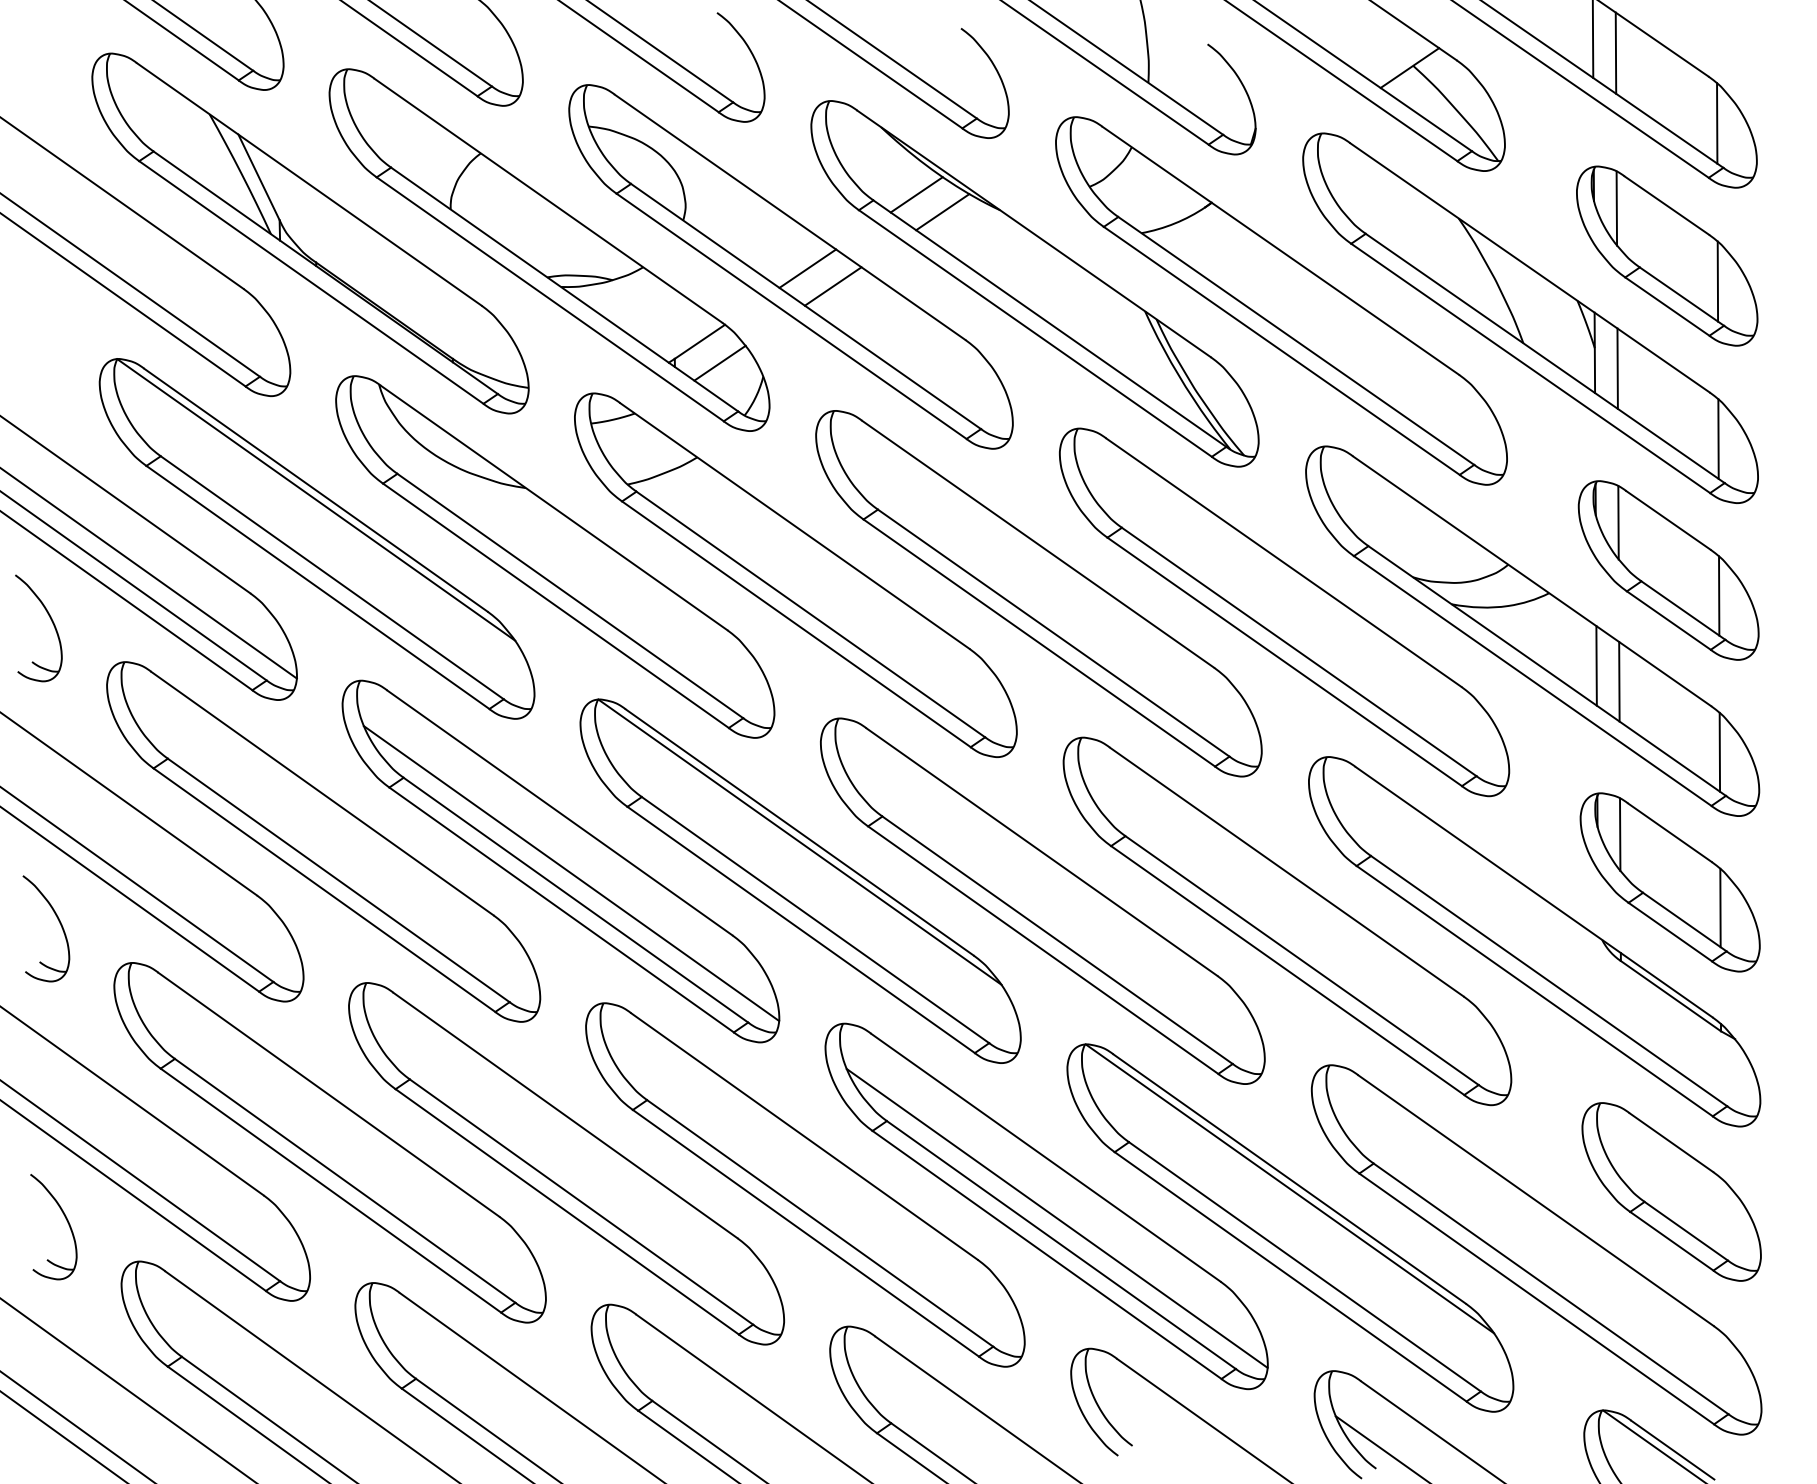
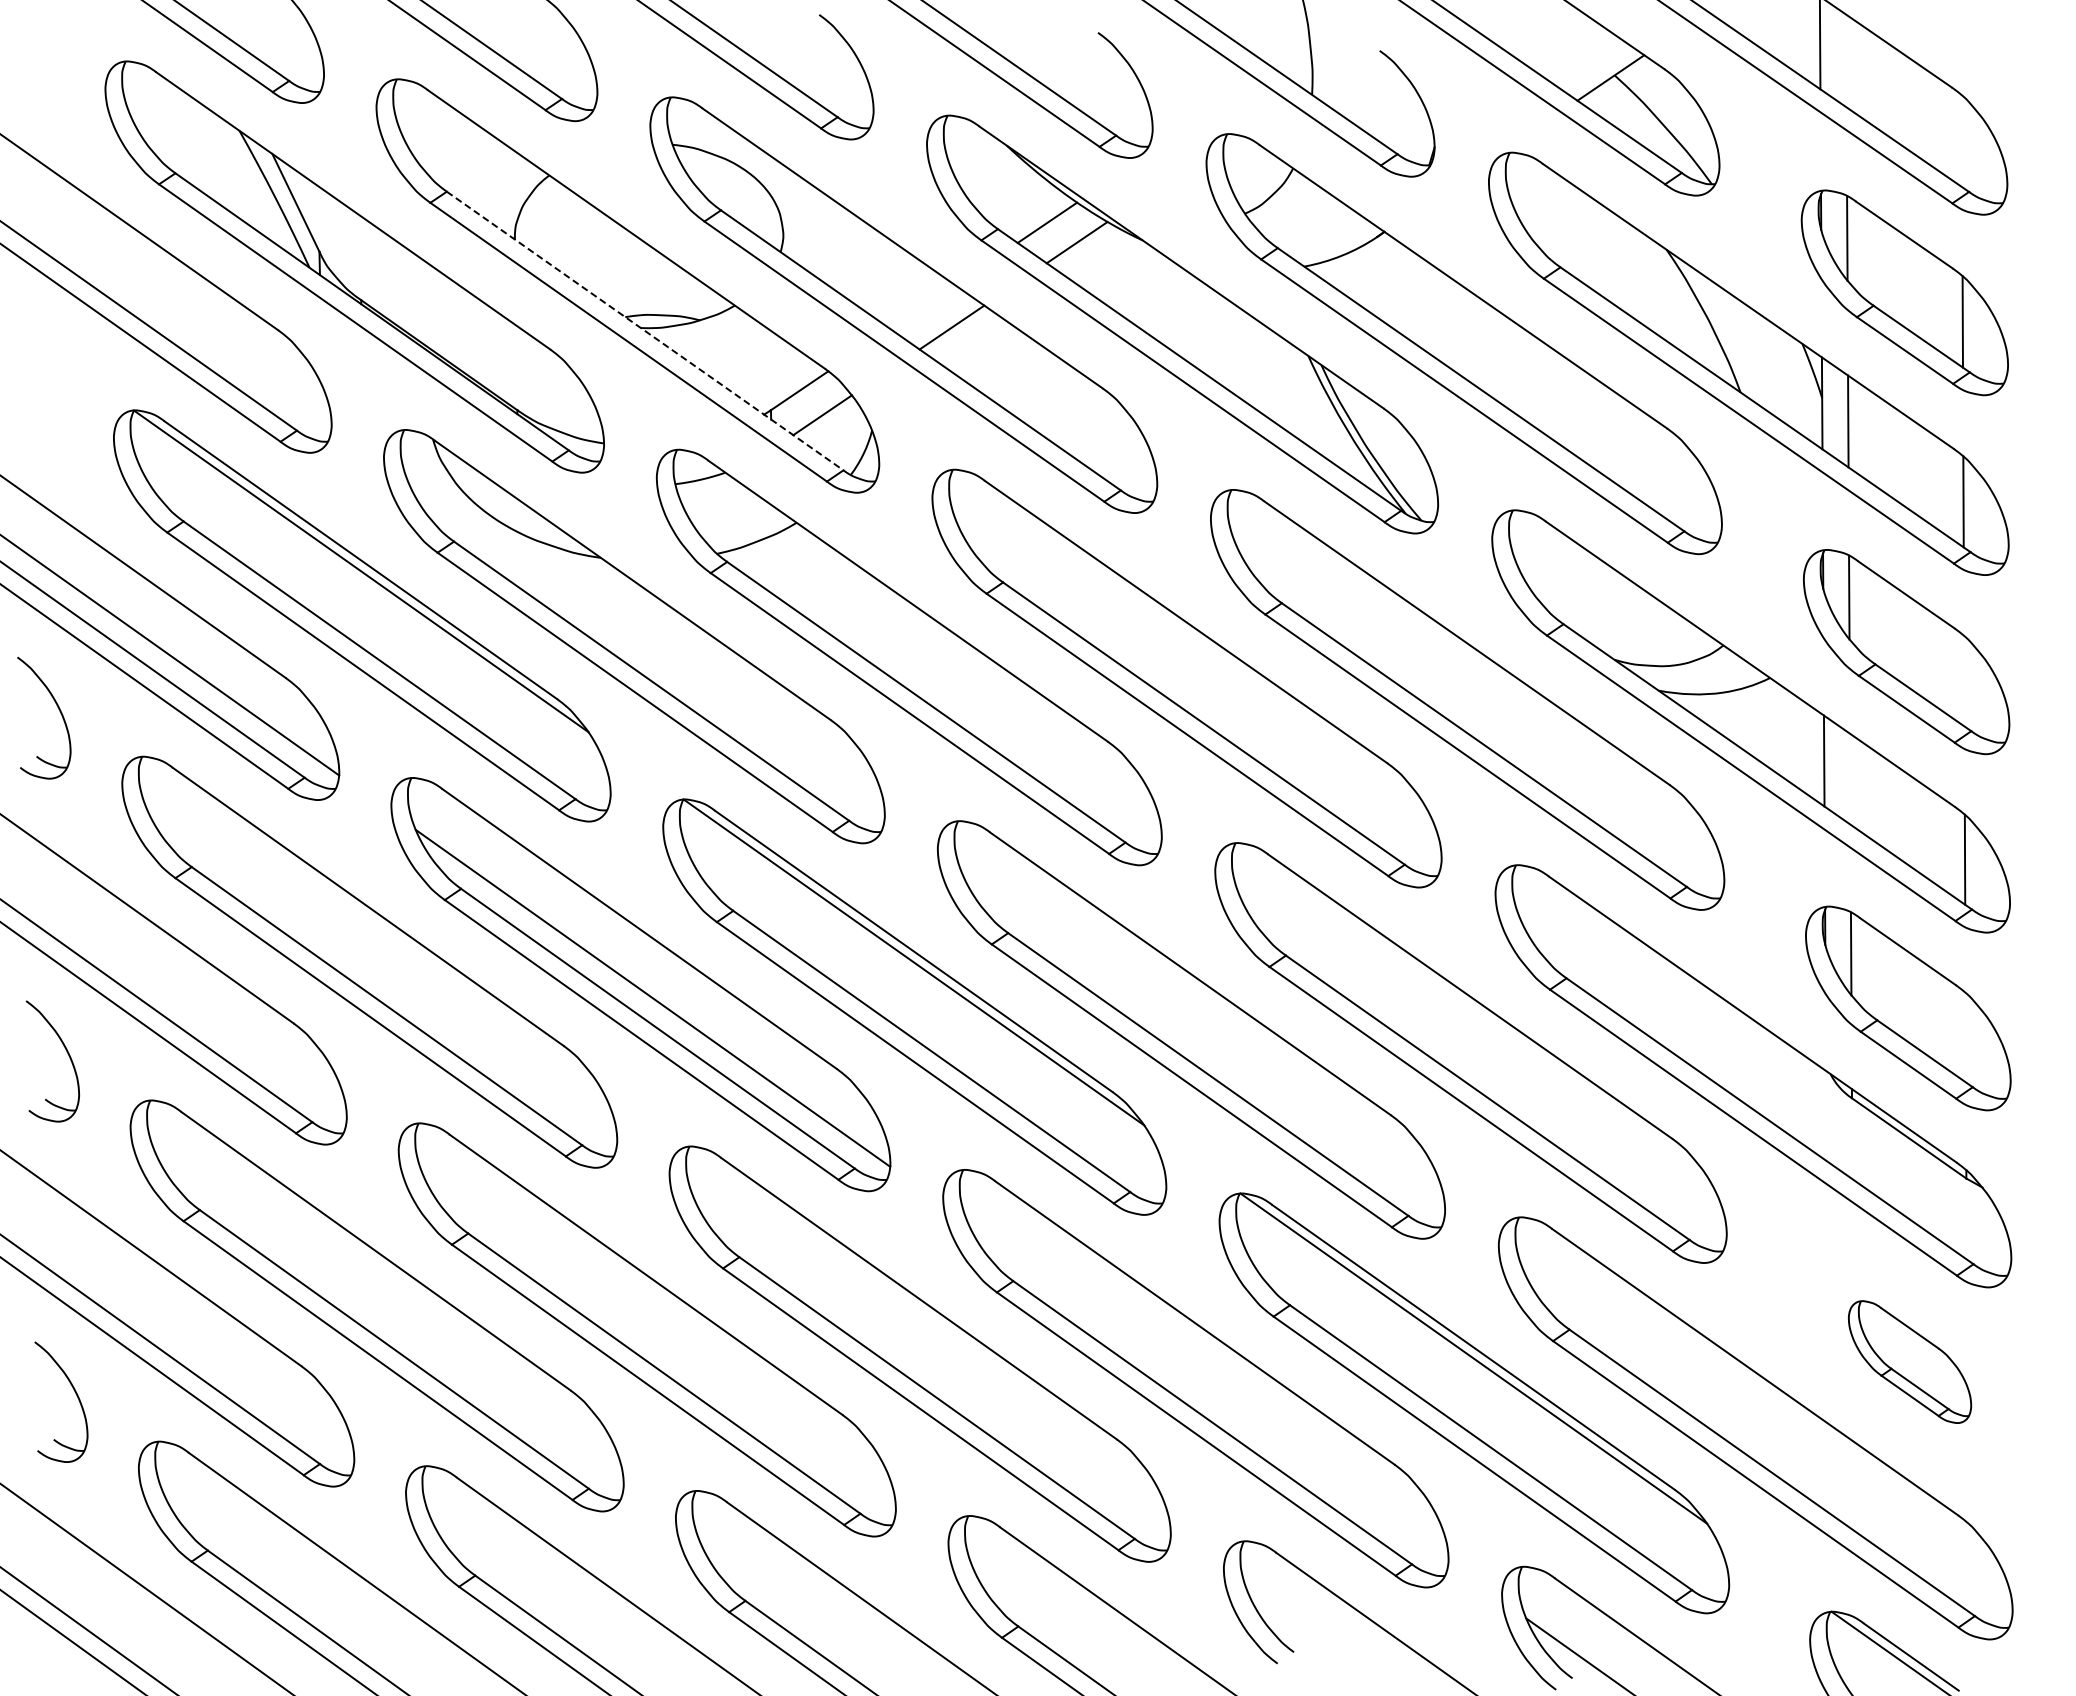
line: (1616, 52) -> (1846, 60), removed
line: (1716, 123) -> (1961, 141), removed
line: (807, 268) -> (922, 307), removed
line: (564, 289) -> (645, 331), solid -> dashed
line: (1719, 595) -> (1964, 680), removed
line: (1619, 681) -> (1850, 778), removed
line: (1720, 907) -> (1965, 1037), removed
part: (1671, 1191) -> (1909, 1361), size x0.6
line: (1056, 1218) -> (1207, 1392), removed

